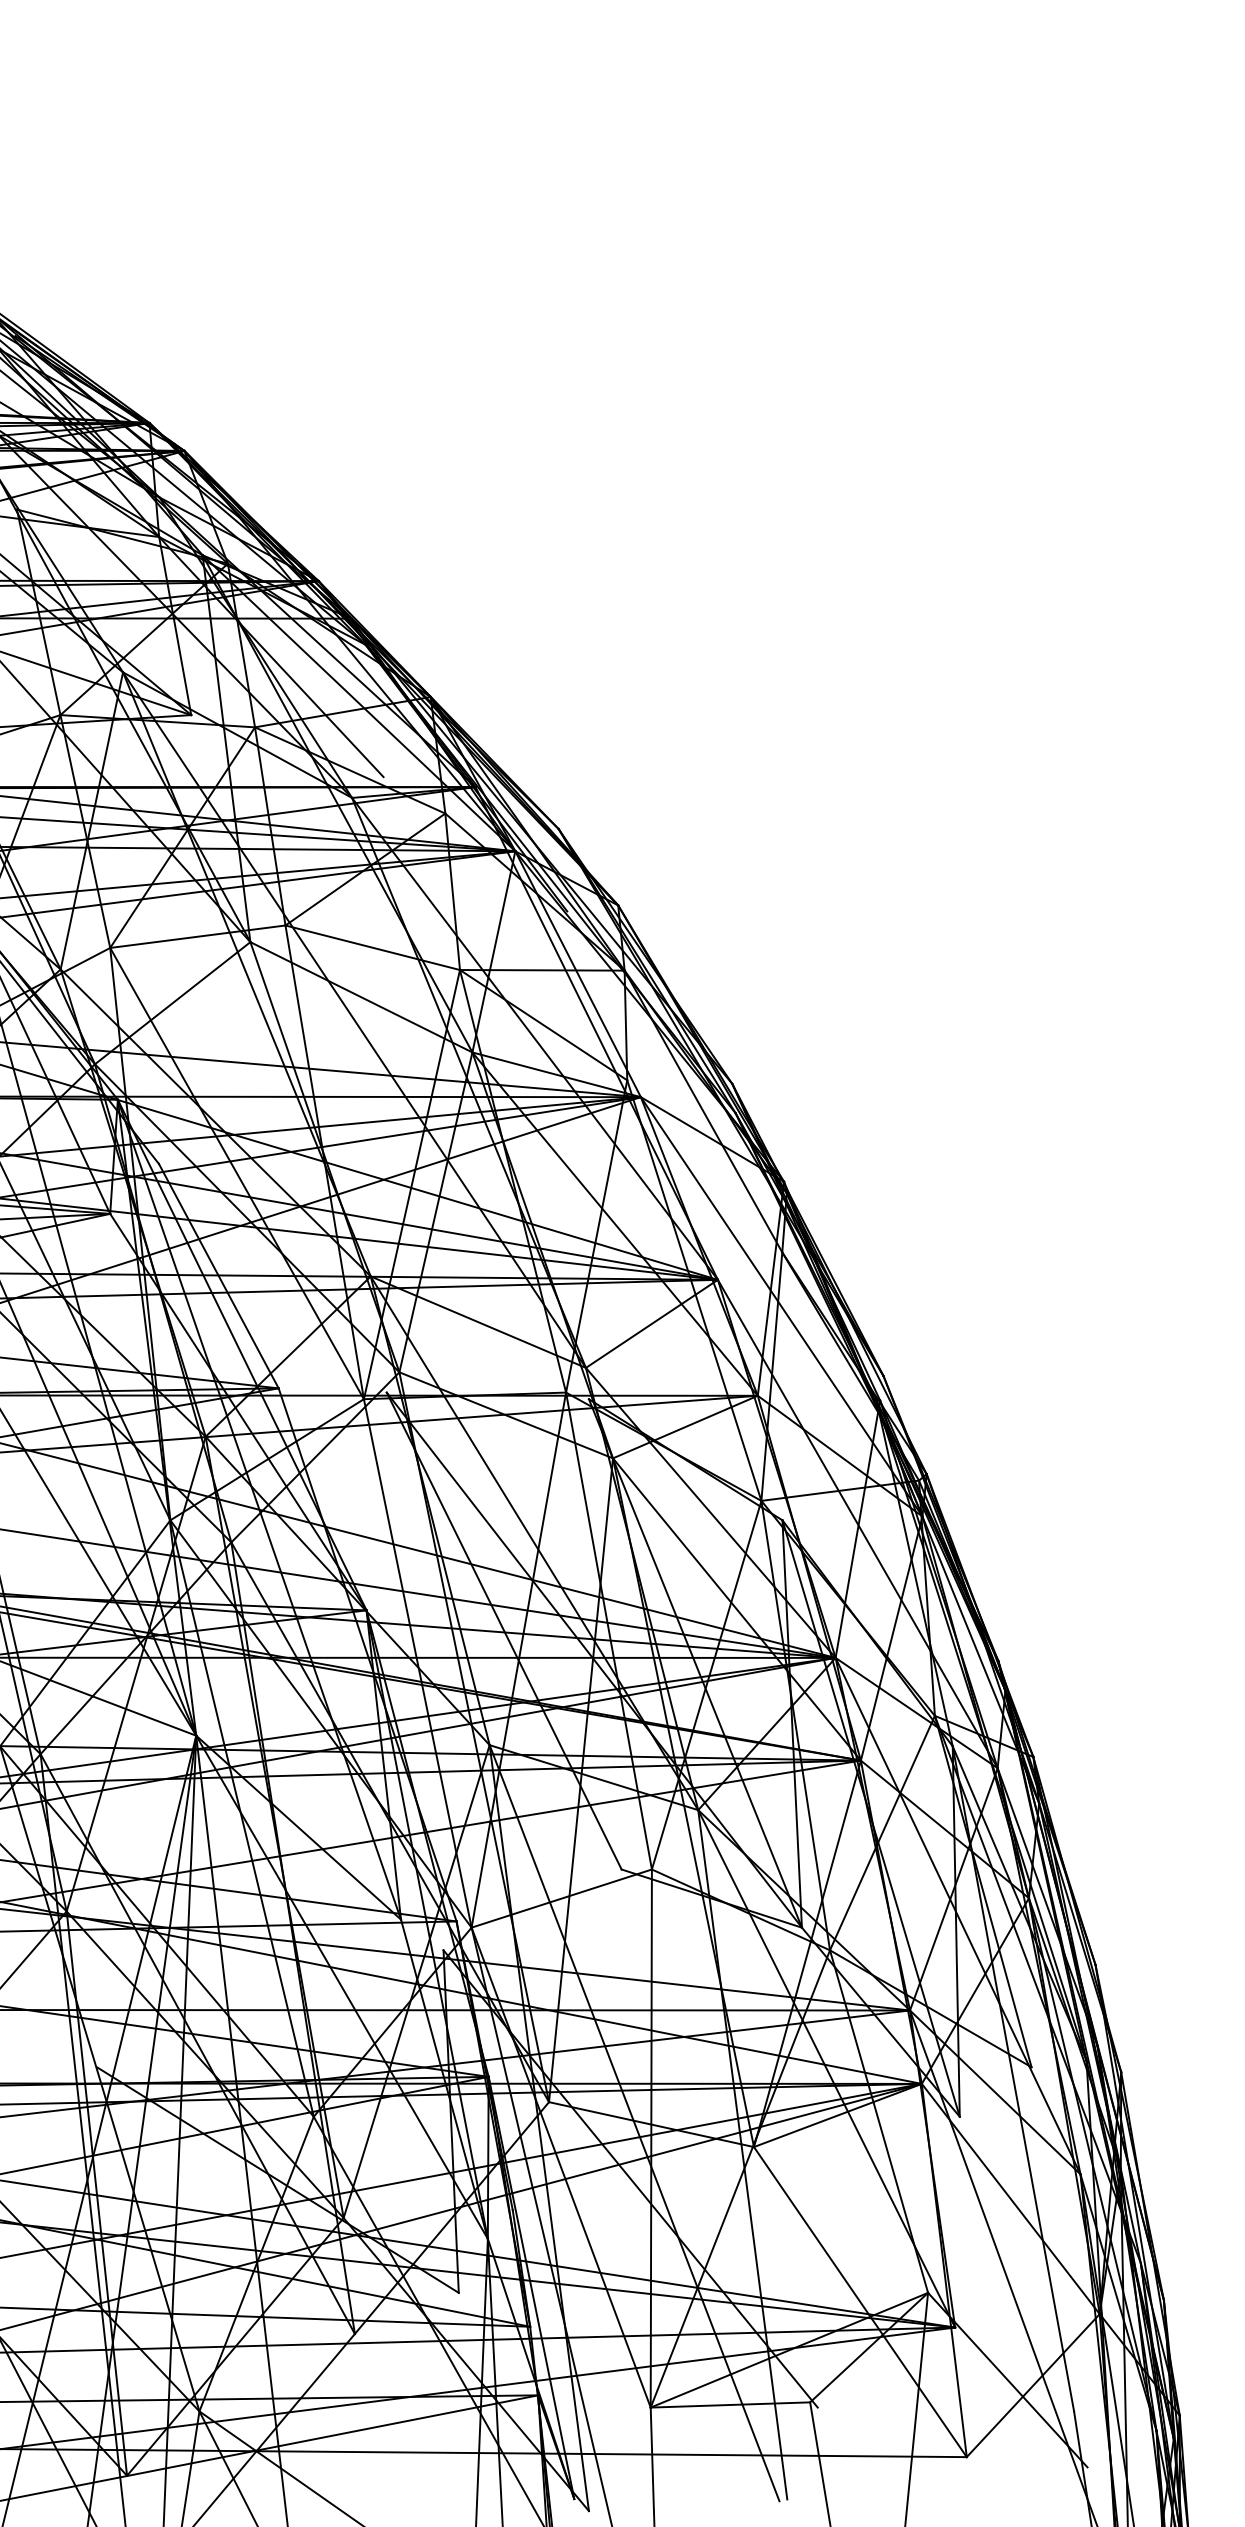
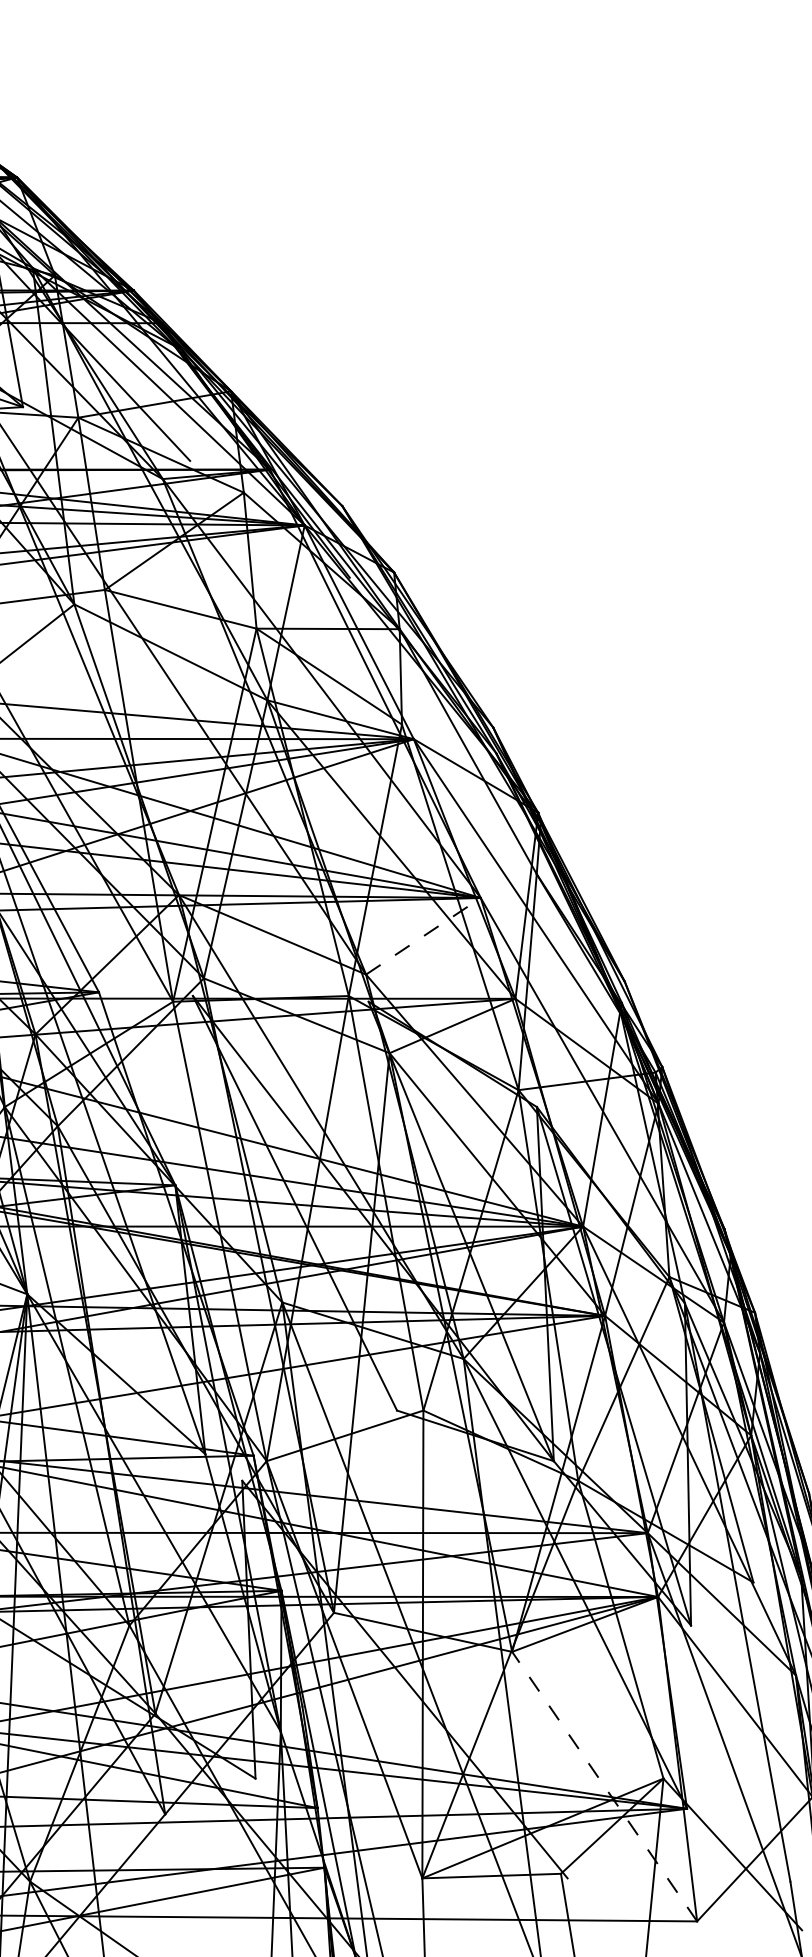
line: (652, 1323) -> (423, 935), solid -> dashed
line: (860, 2301) -> (604, 1786), solid -> dashed

